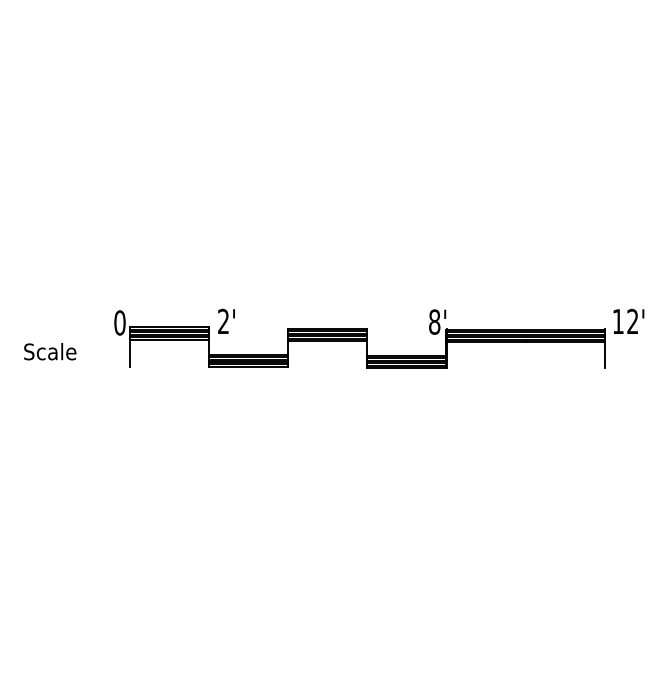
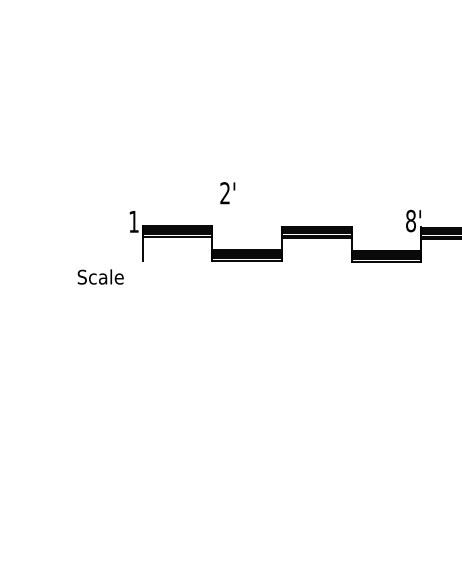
text: (226, 320) -> (227, 192), moved
text: (119, 322) -> (133, 221), 0 -> 1
text: (50, 351) -> (100, 276), moved

